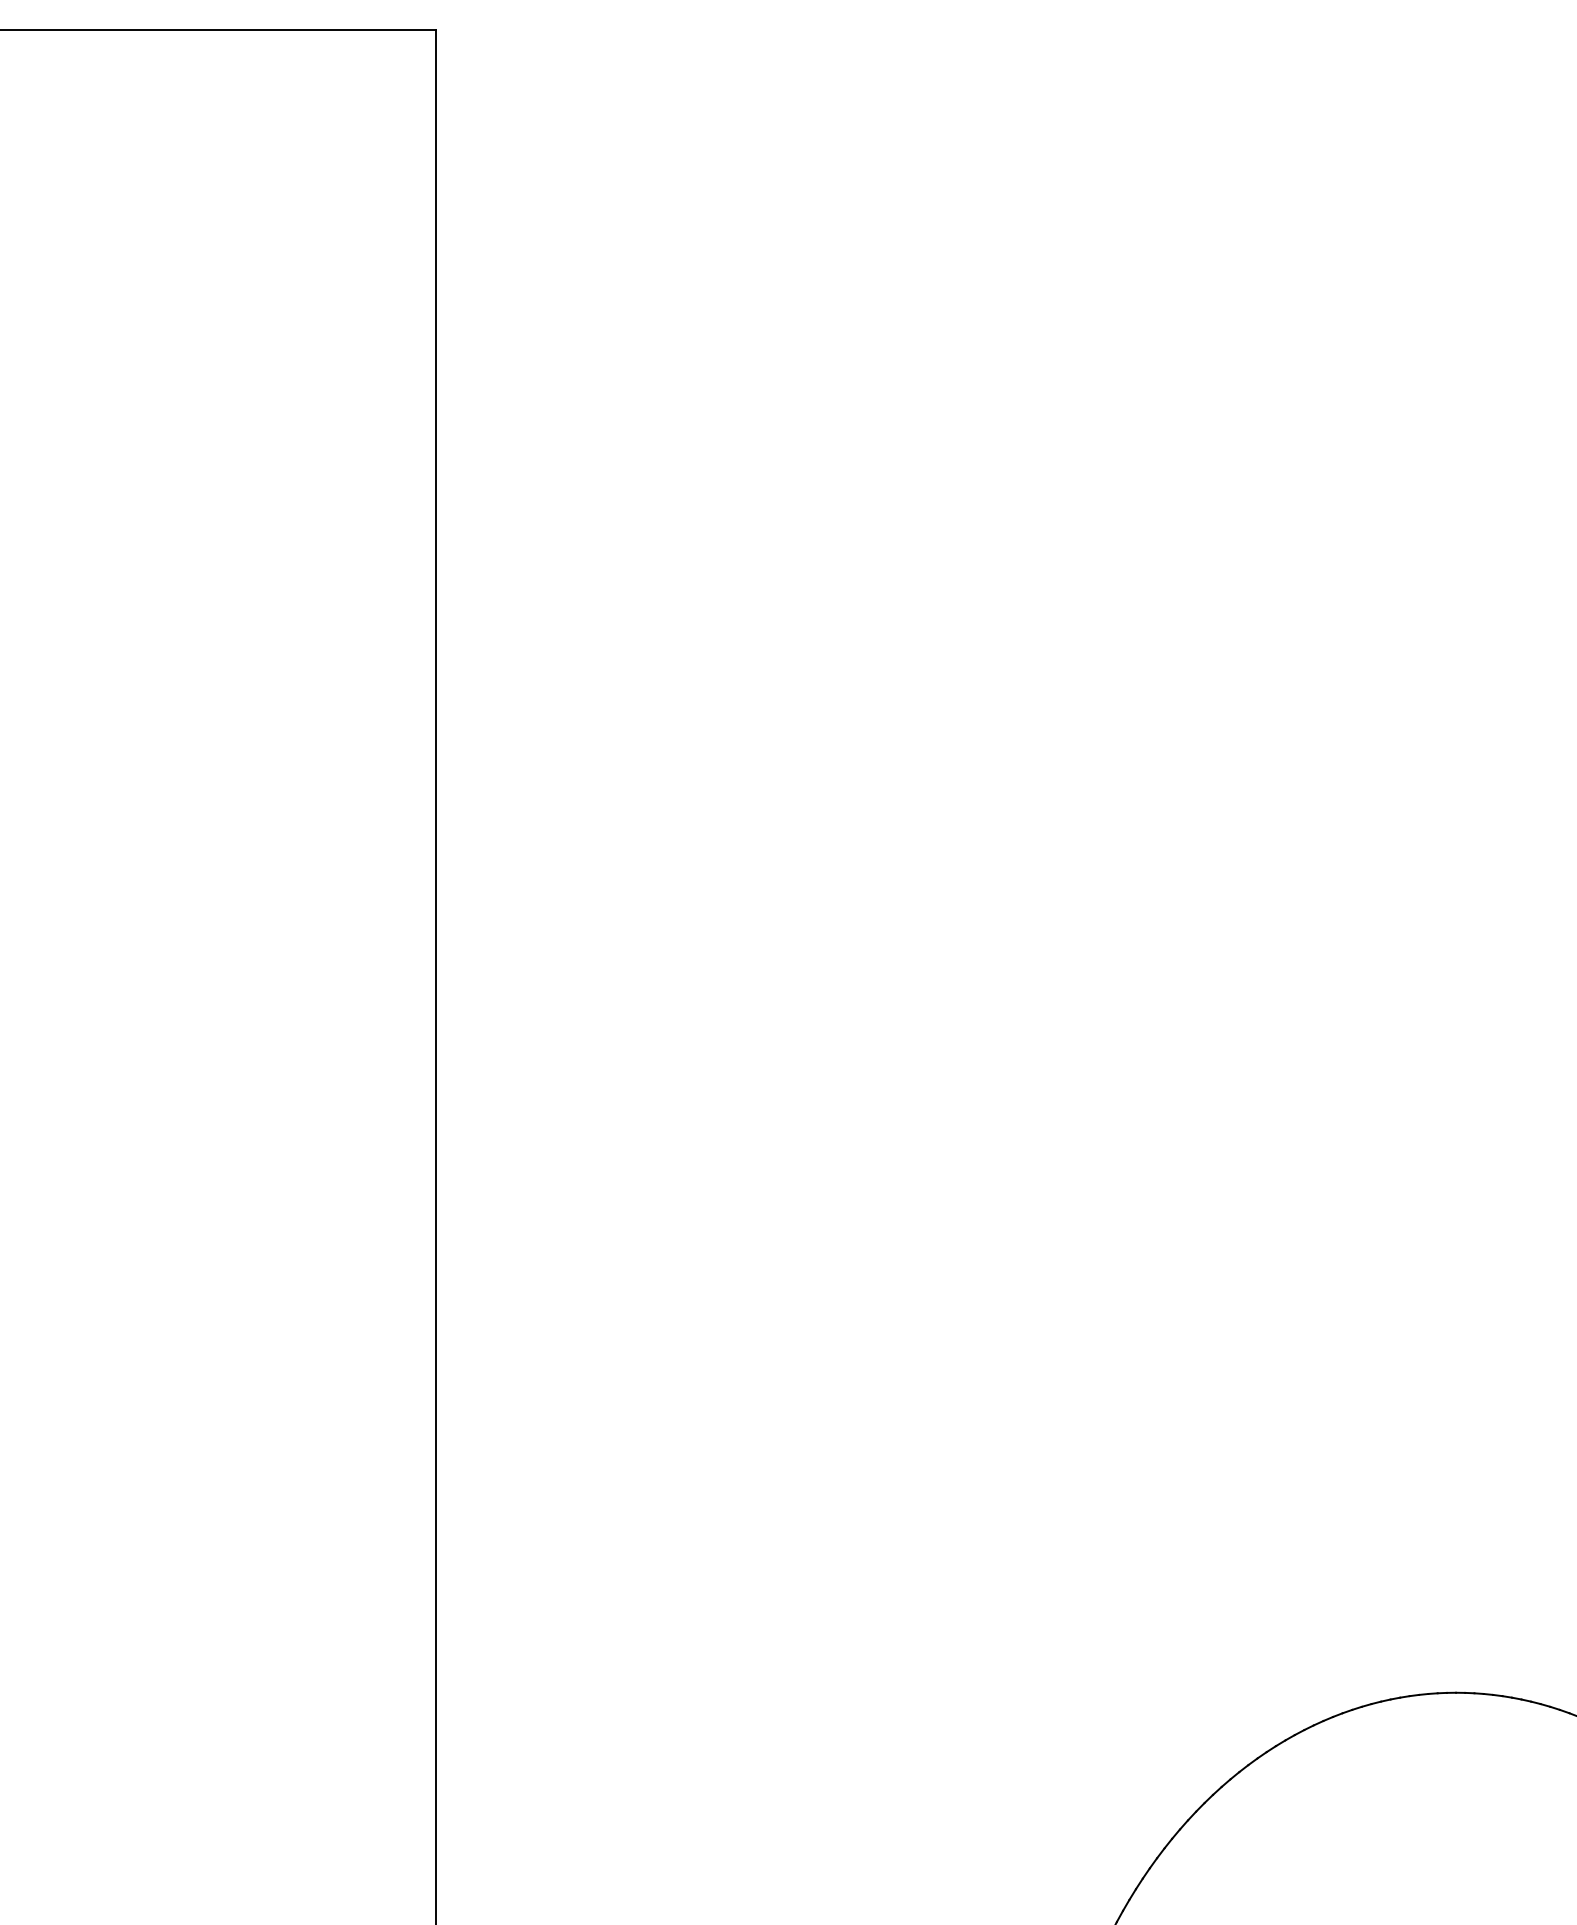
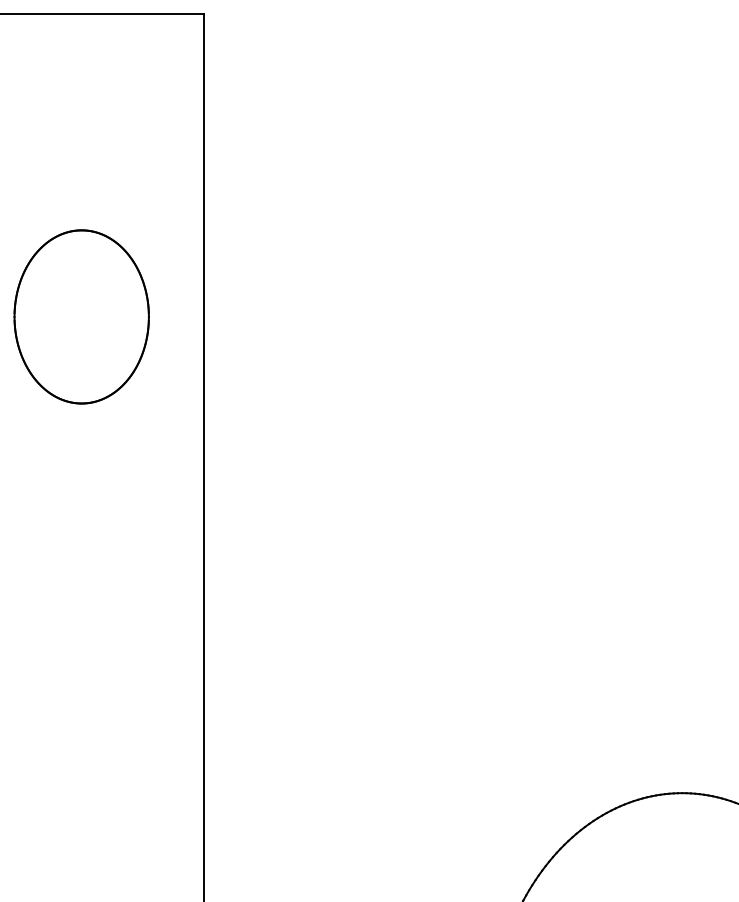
part: (173, 675) -> (81, 316), added

